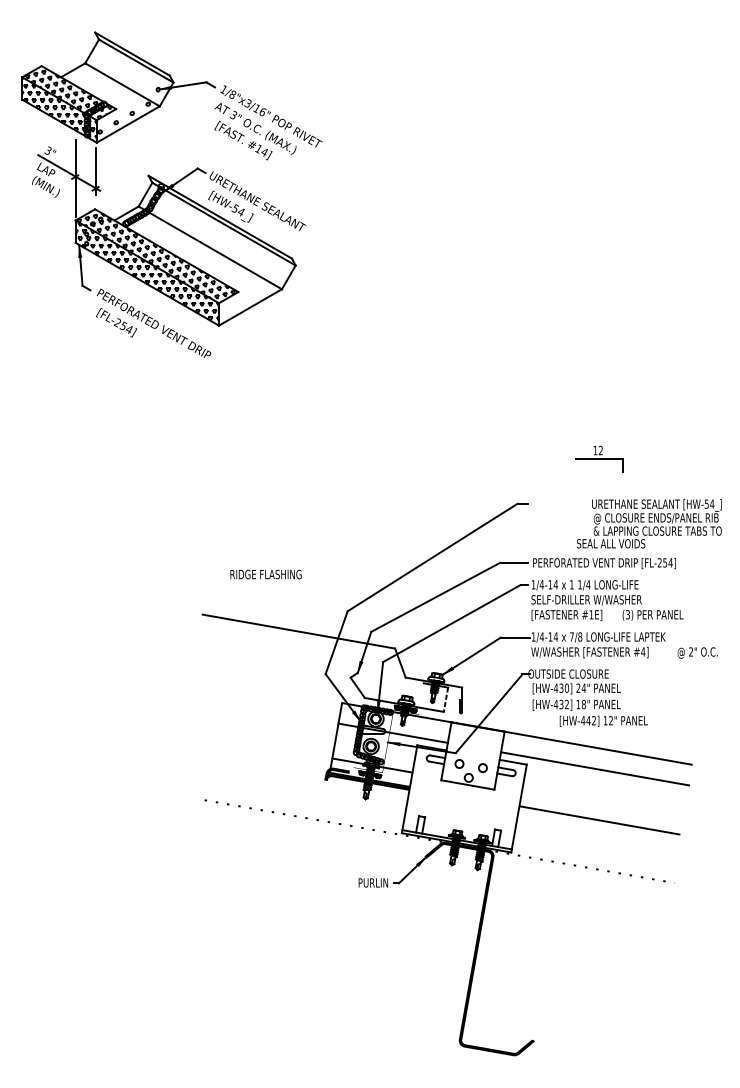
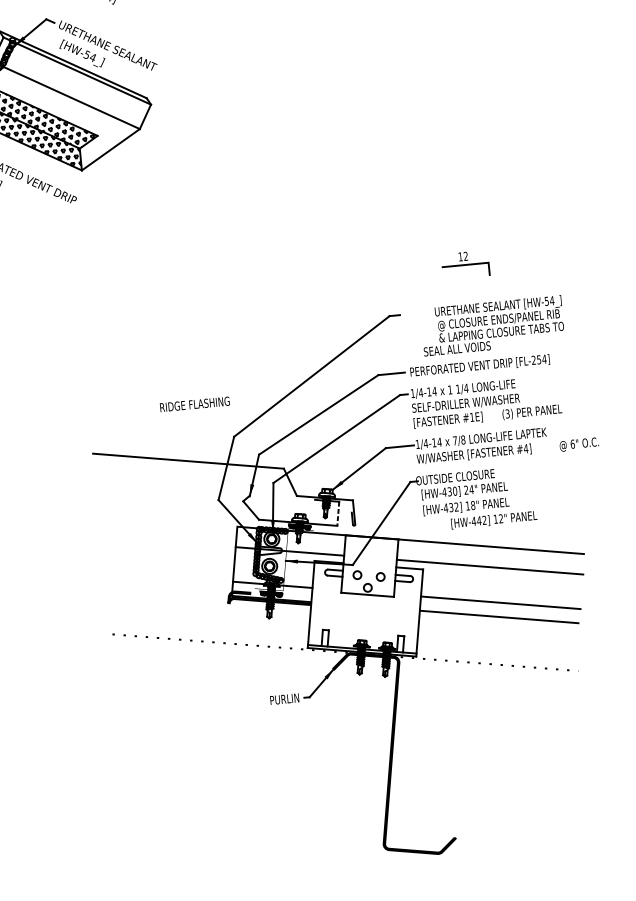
text: (649, 523) -> (492, 325), moved
text: (265, 574) -> (194, 404), moved
text: (691, 651) -> (573, 443), 2" -> 6"
line: (601, 805) -> (499, 602), added

